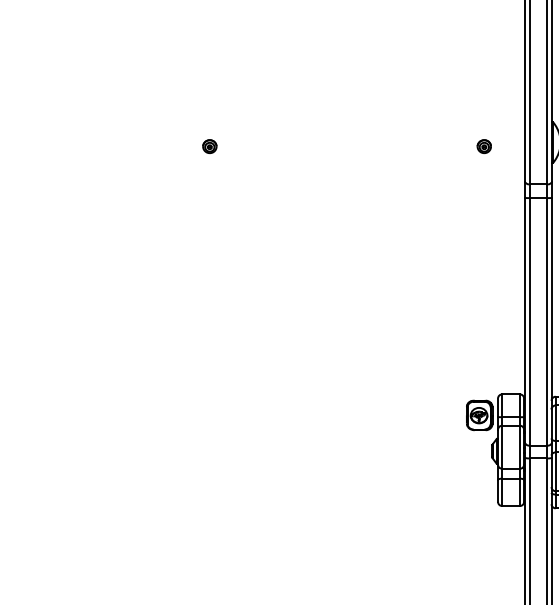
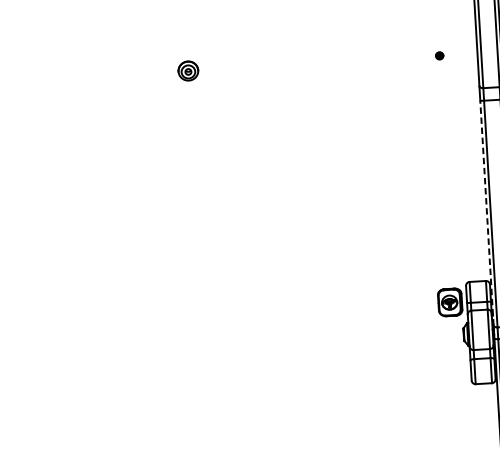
part: (209, 146) -> (188, 70), size x1.6
part: (483, 146) -> (439, 55), size x0.6
line: (525, 320) -> (486, 213), solid -> dashed

